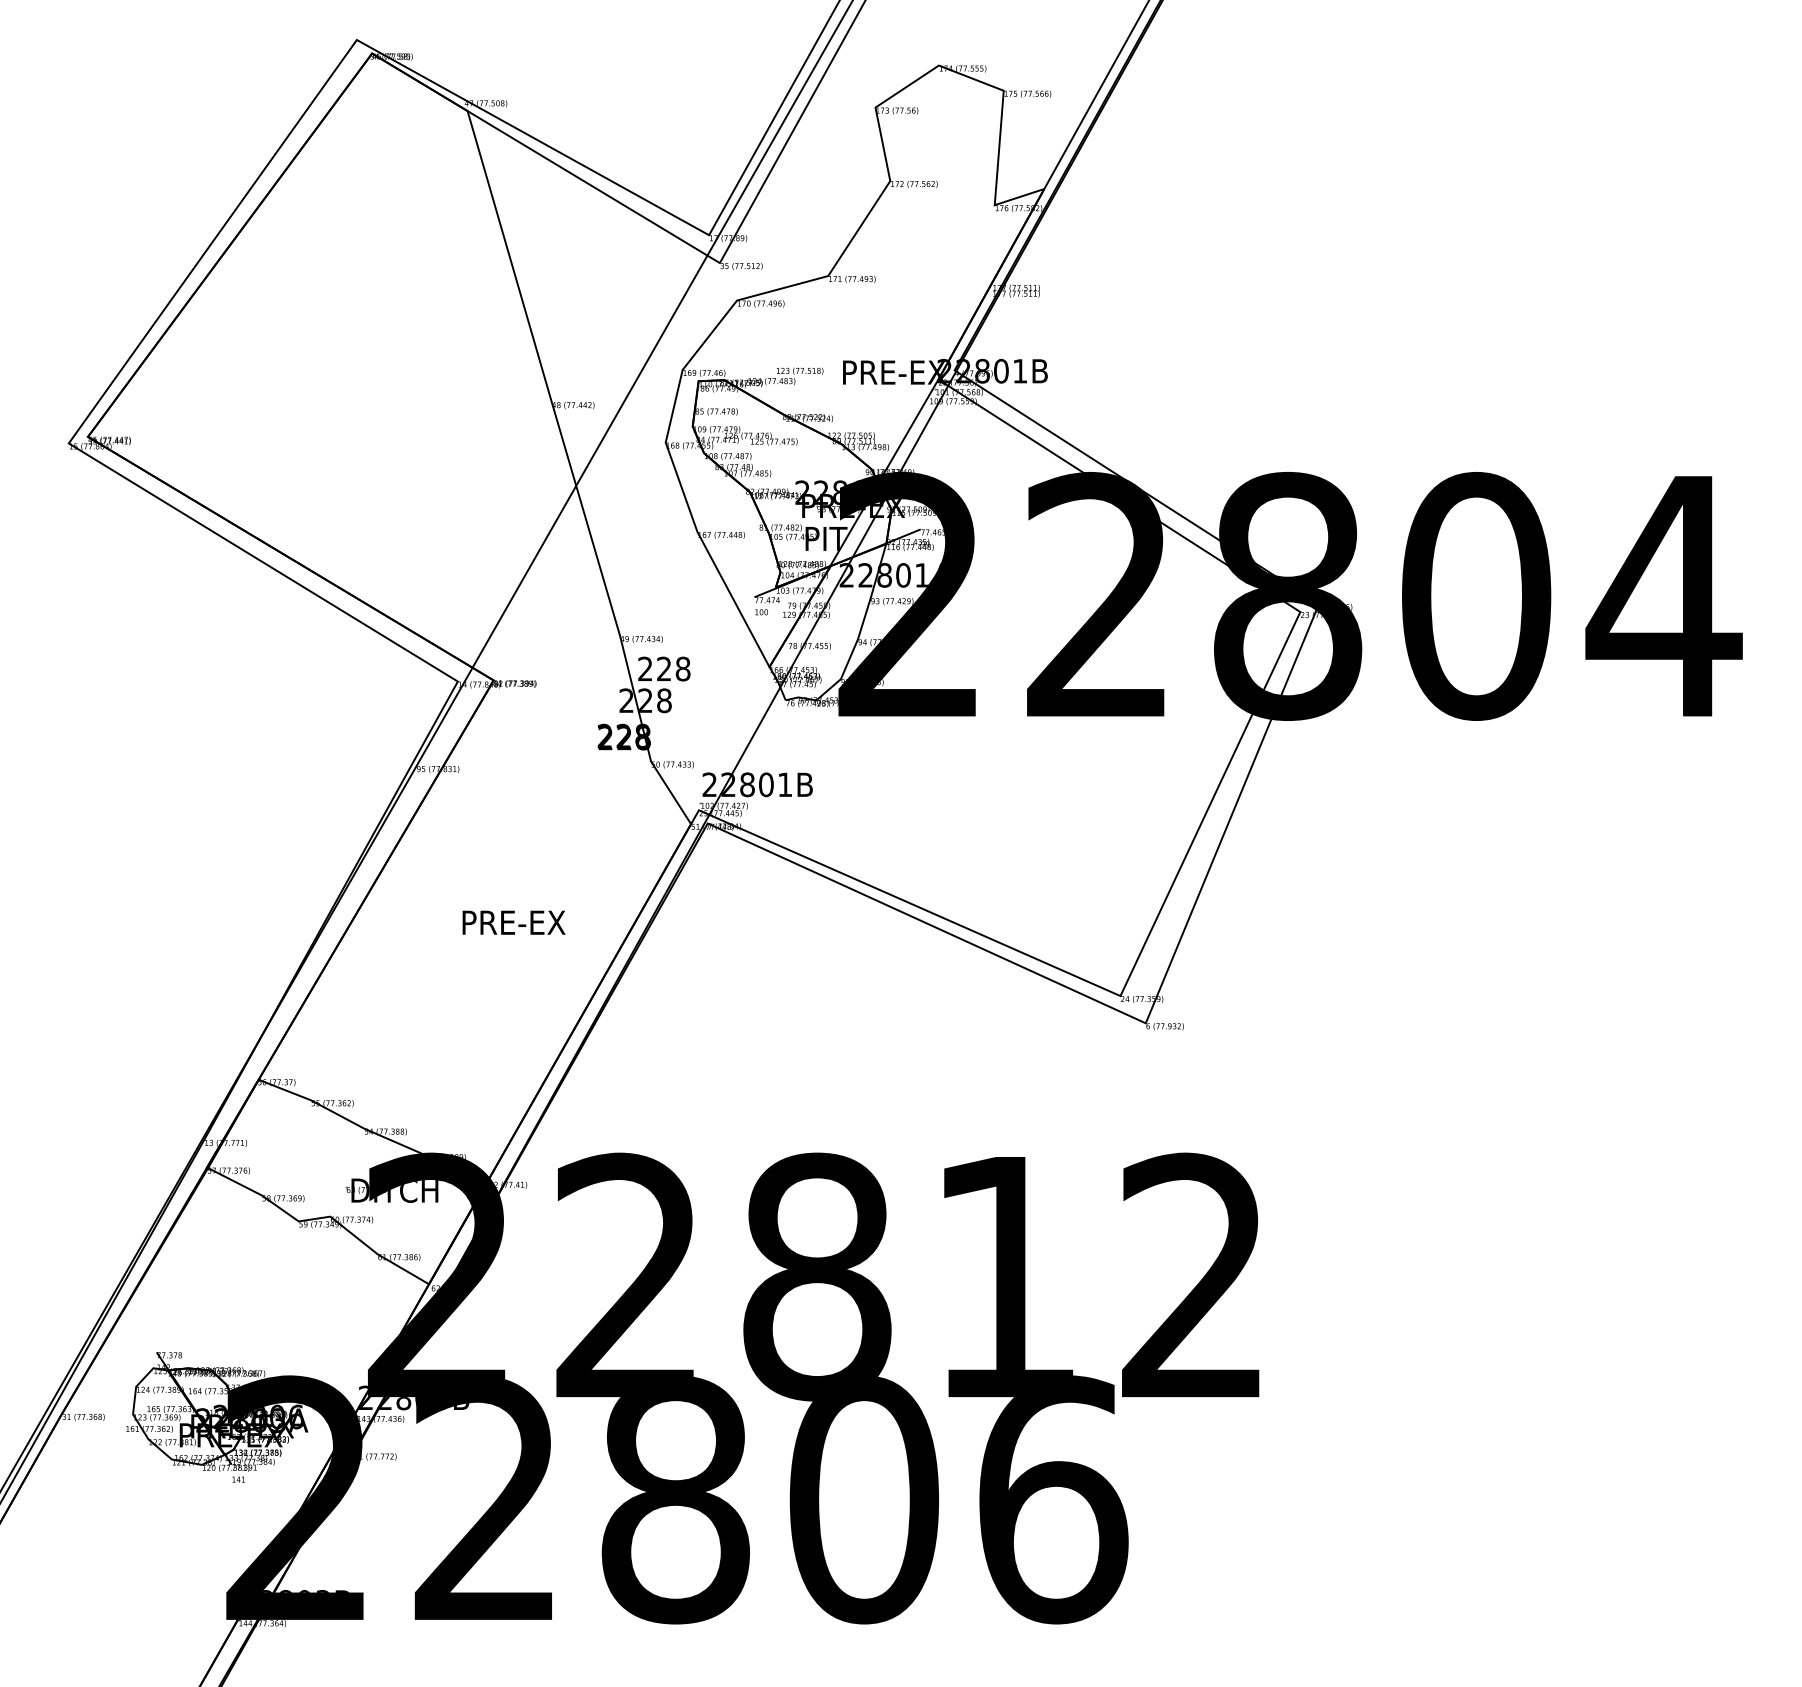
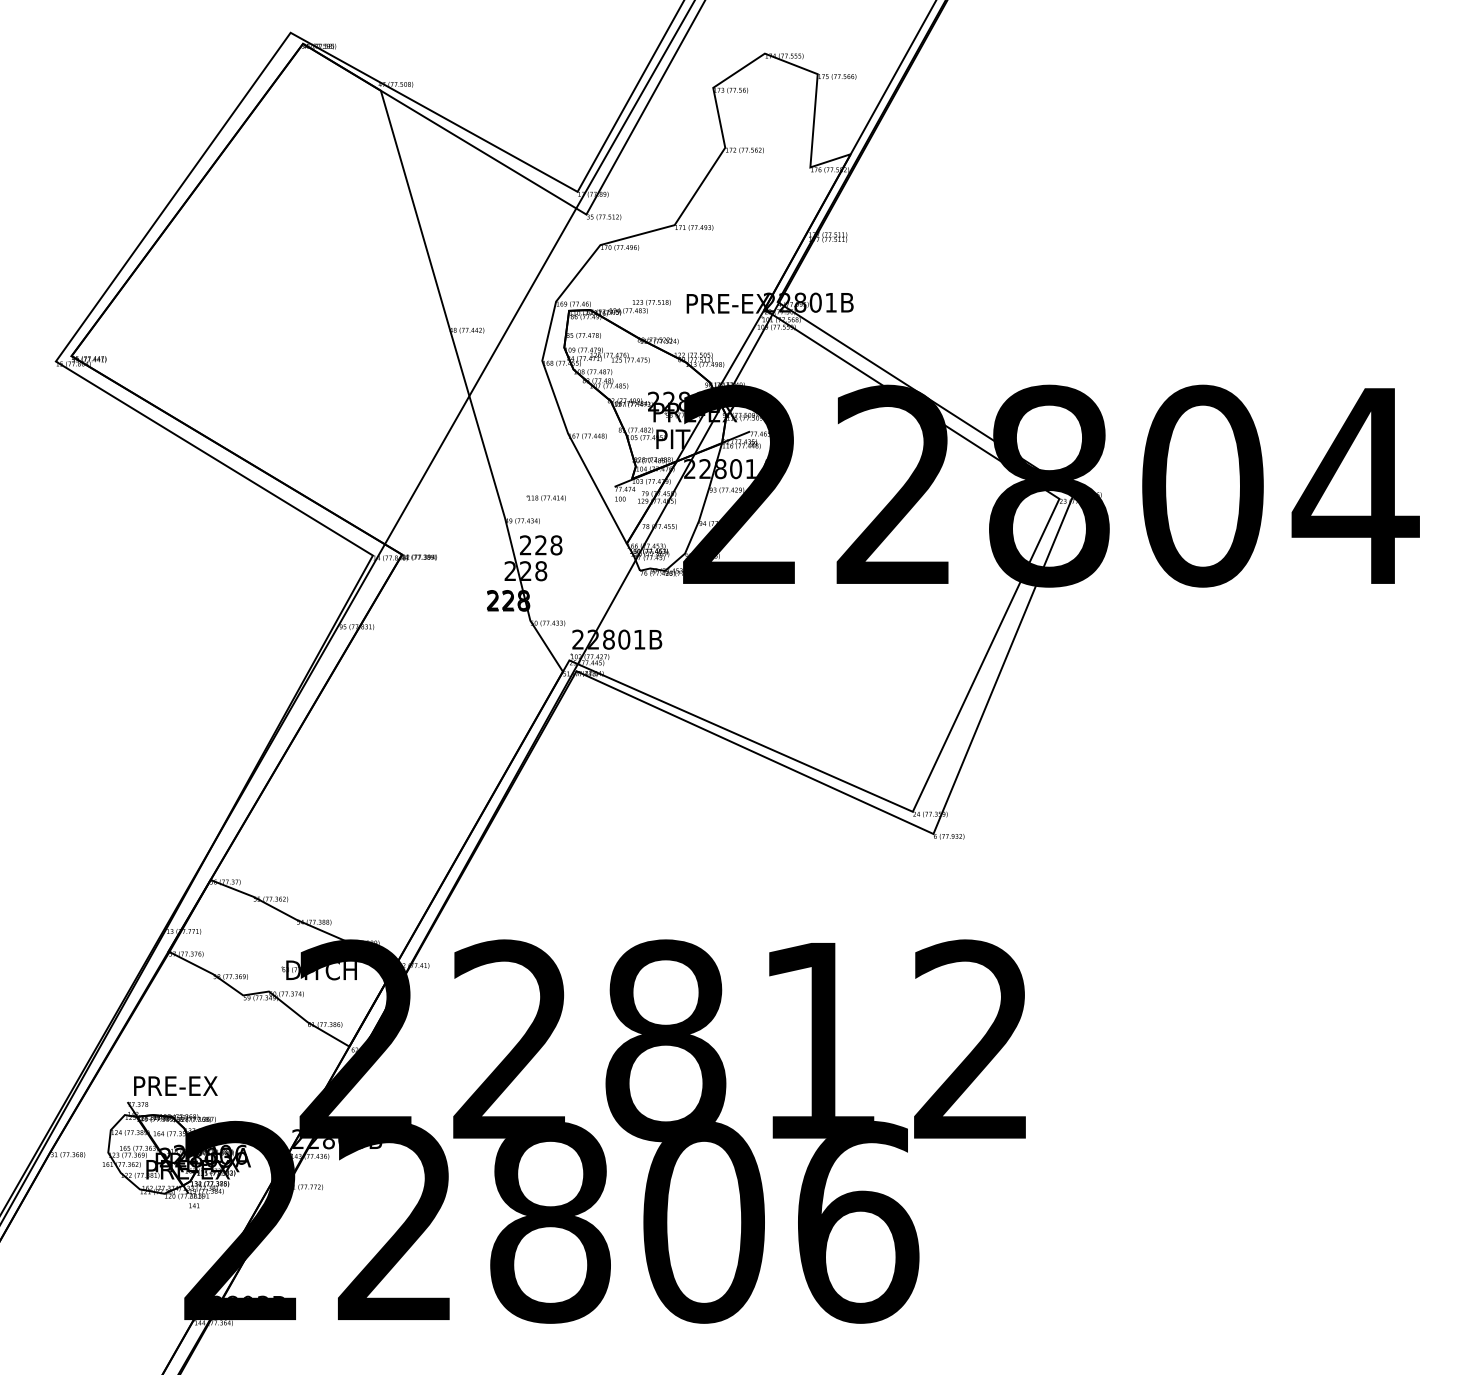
part: (670, 610) -> (546, 497), added
text: (513, 922) -> (175, 1085), moved

